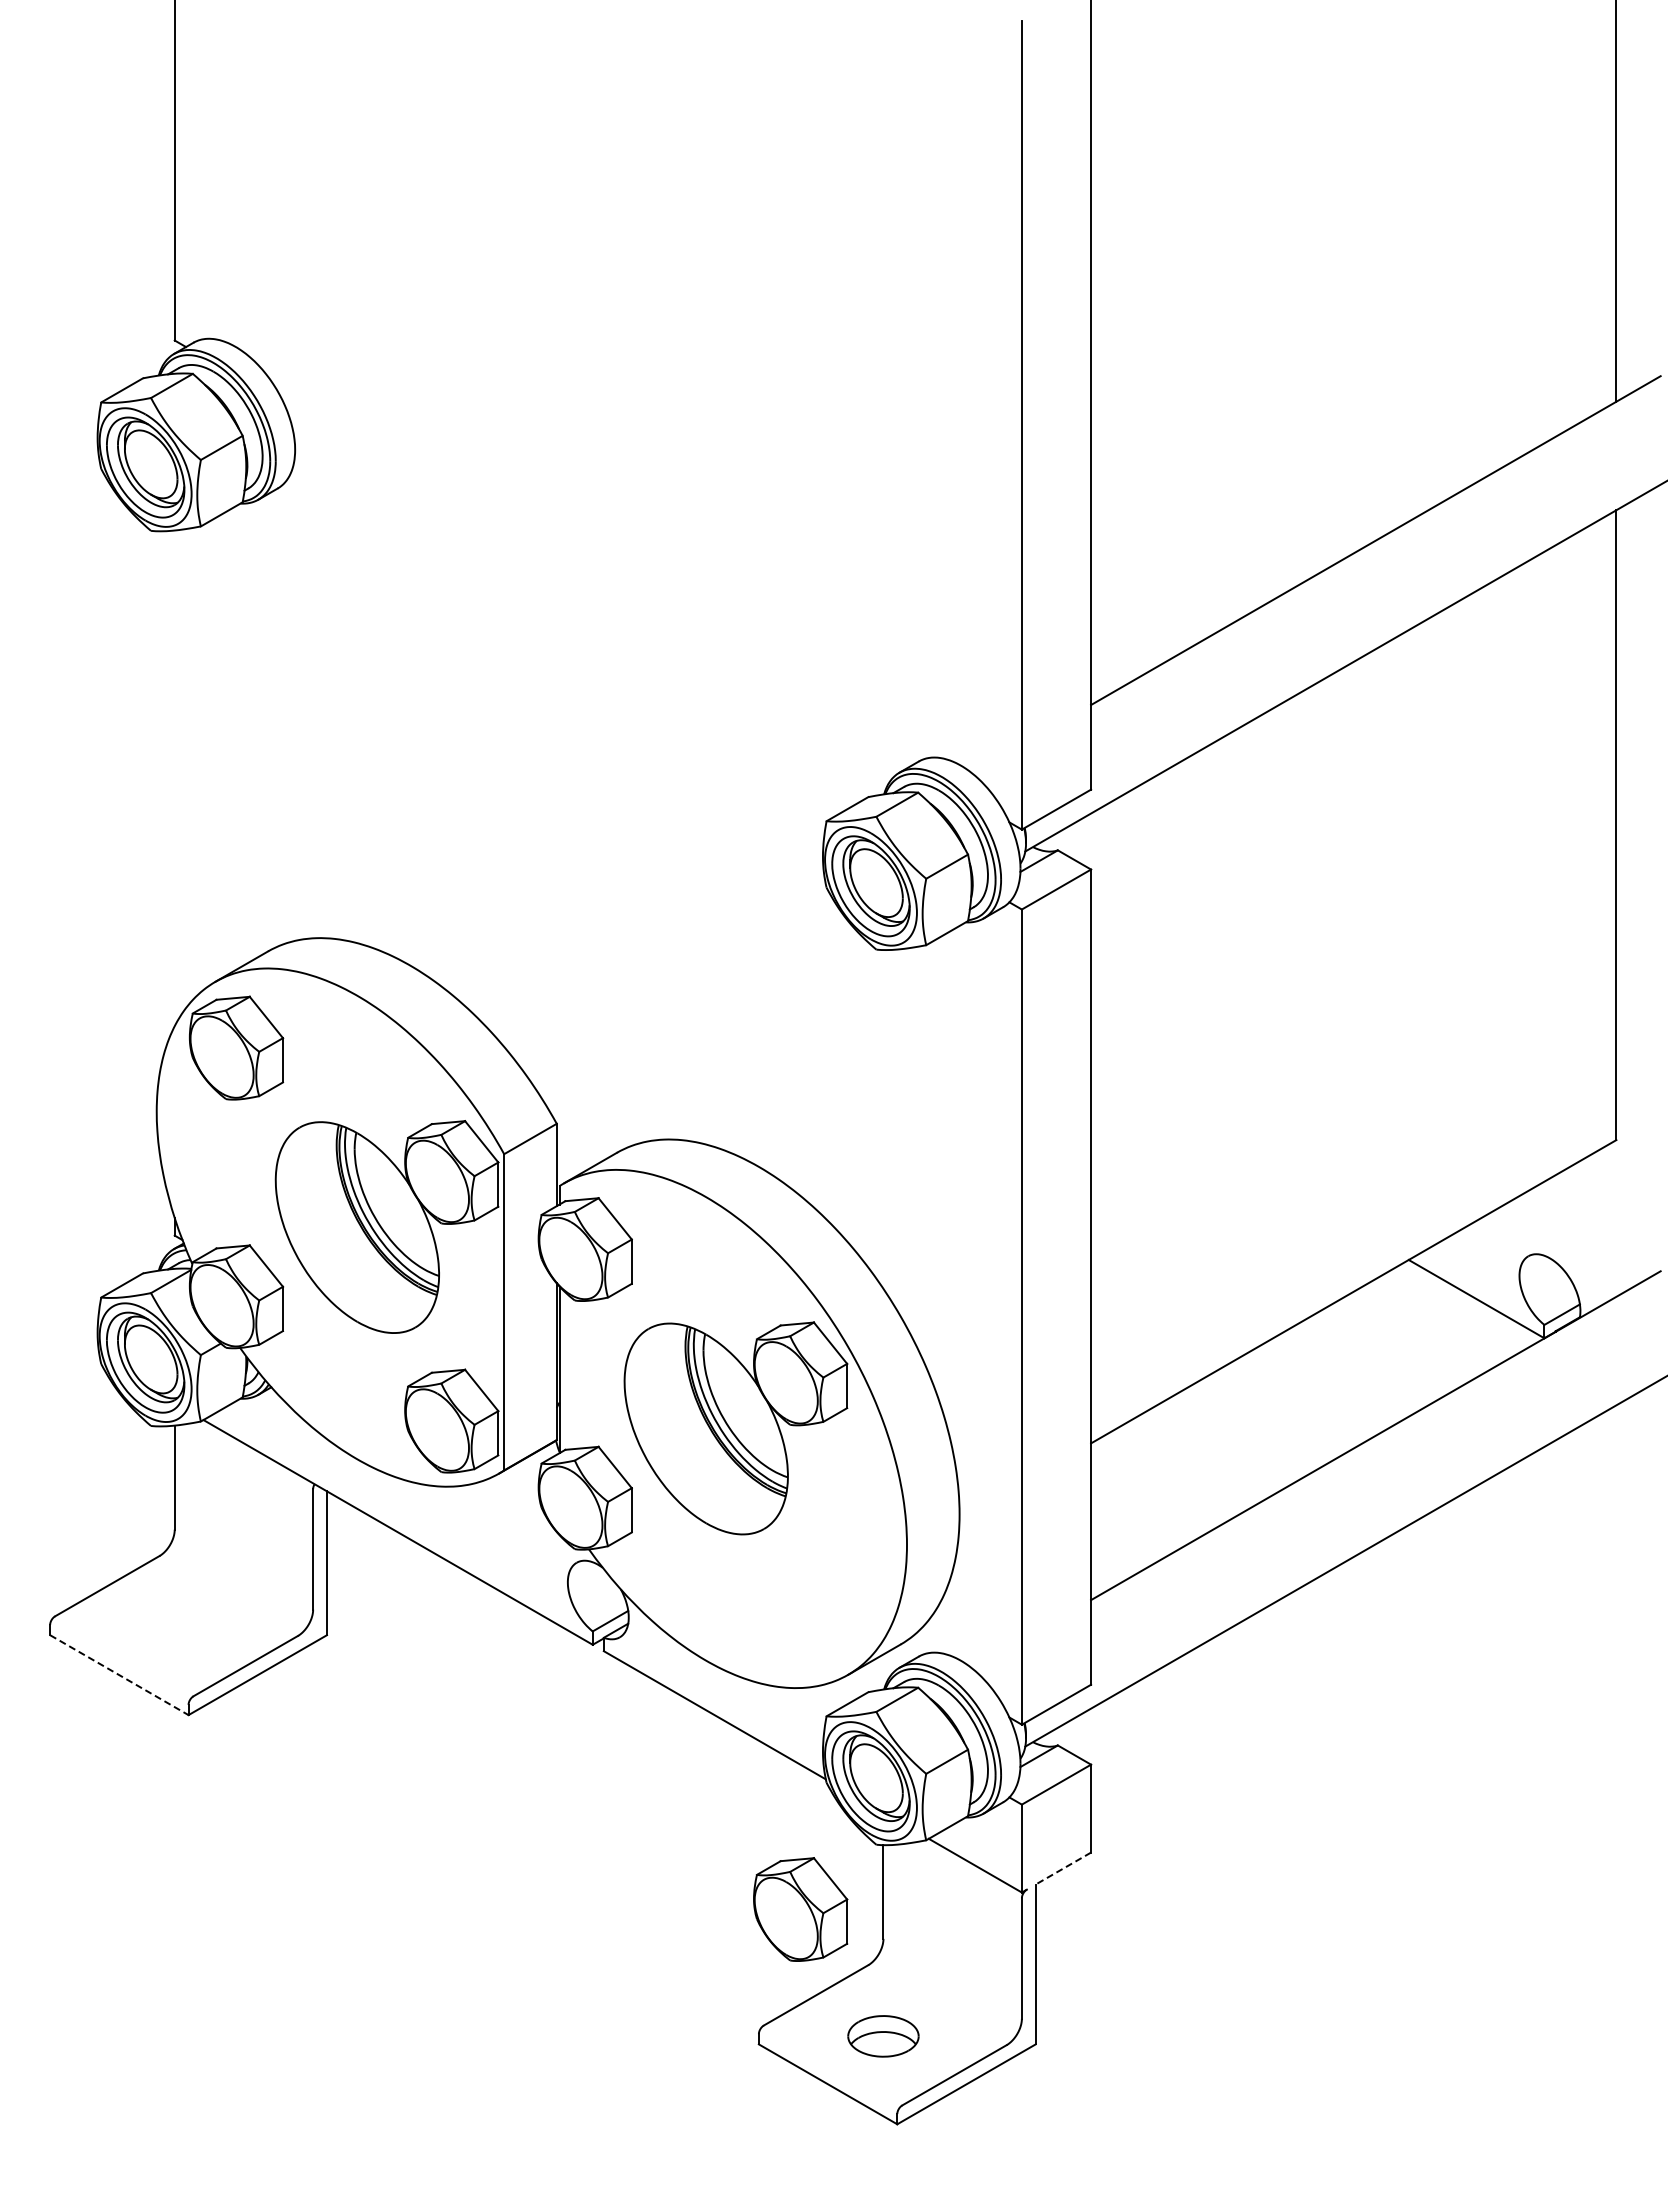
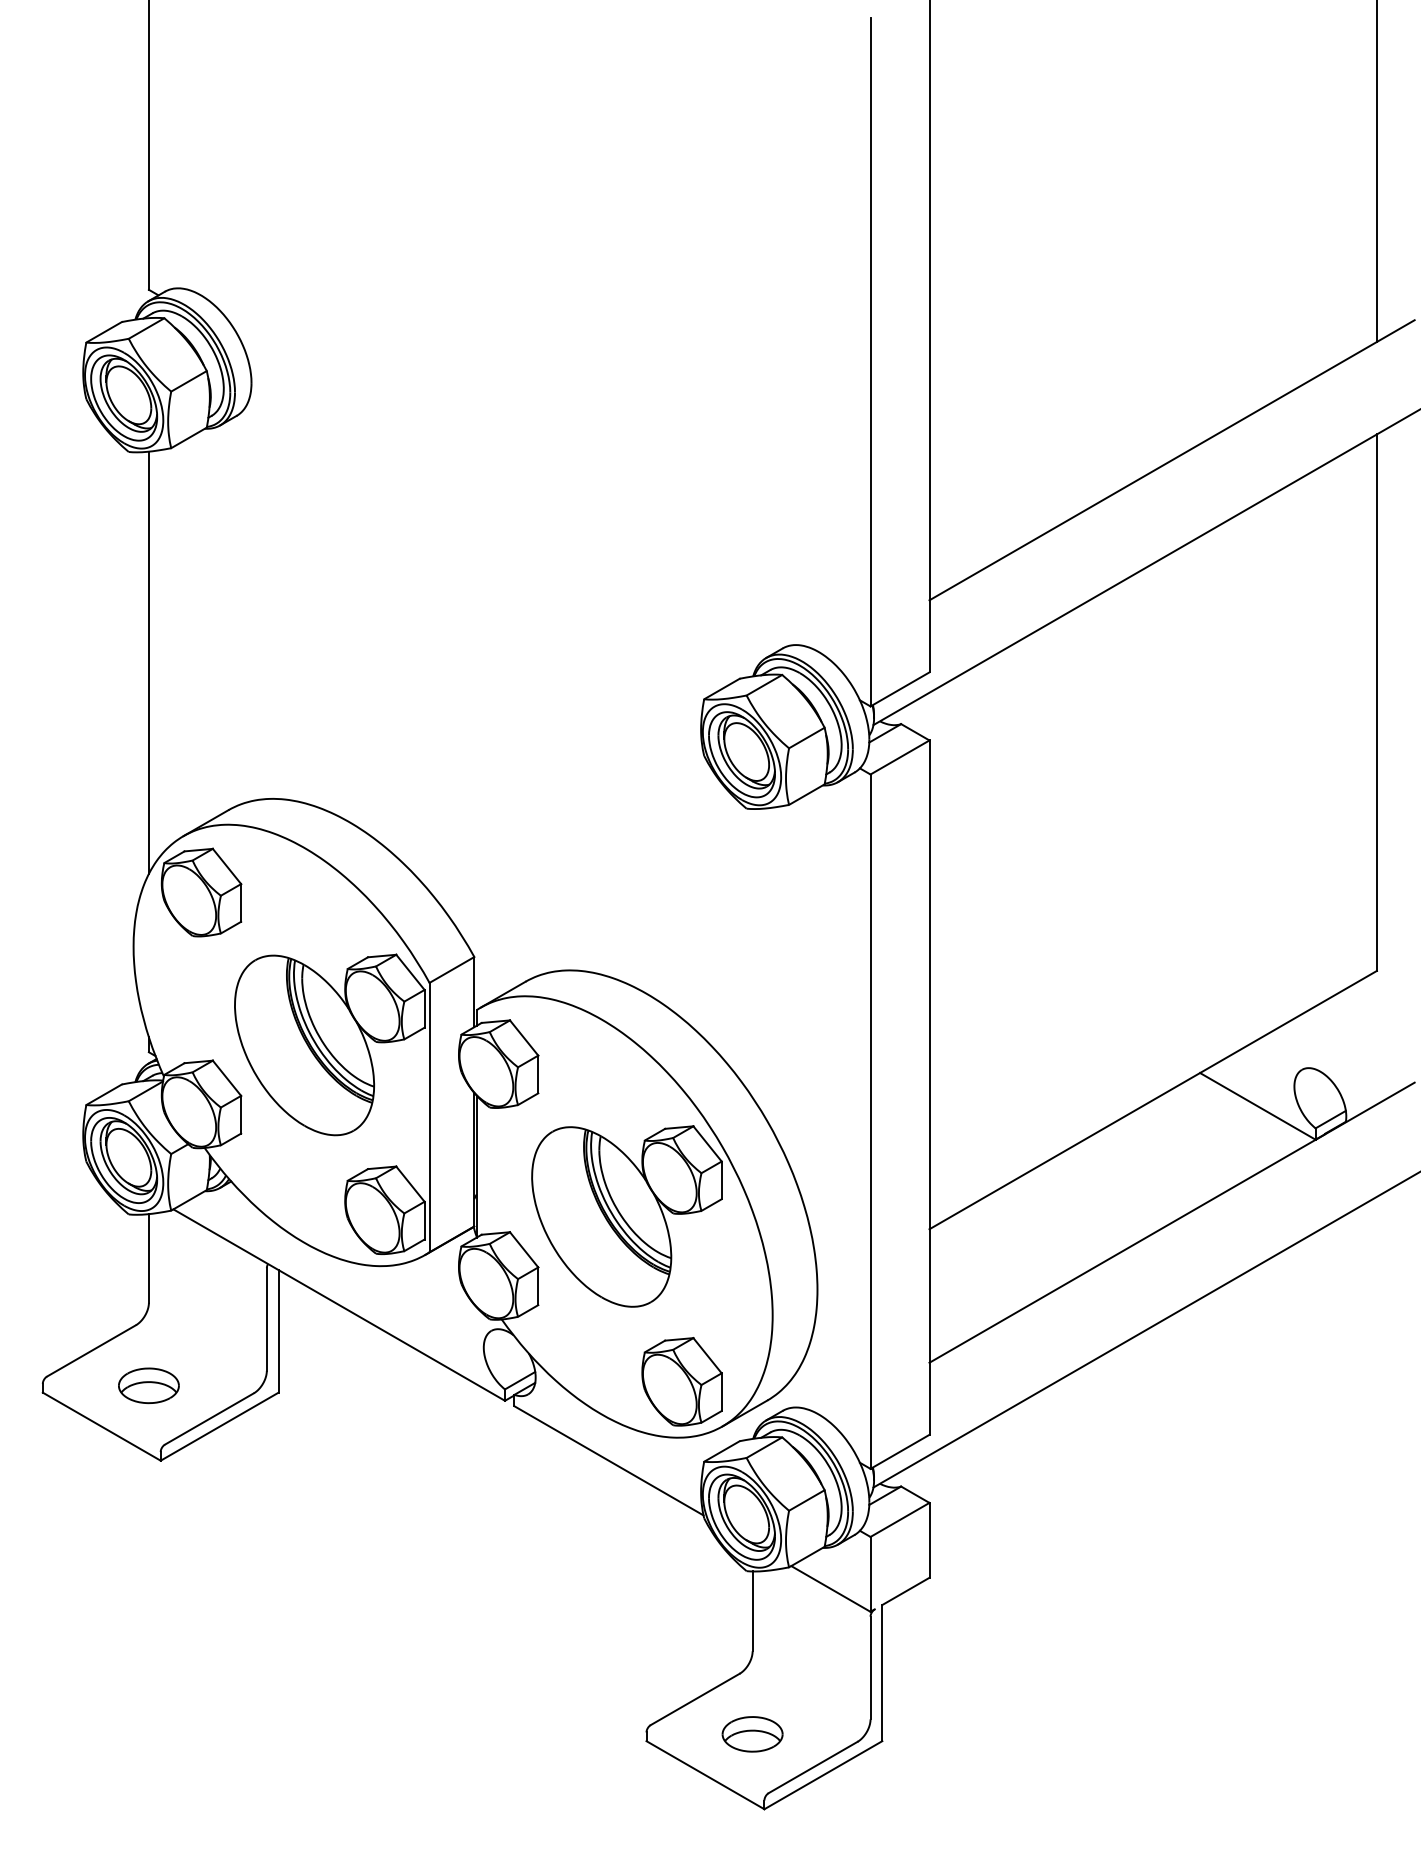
line: (174, 778) -> (148, 662), added
part: (174, 1627) -> (148, 1386), added
line: (119, 1675) -> (101, 1426), dashed -> solid
line: (1063, 1868) -> (905, 1591), dashed -> solid
part: (800, 1909) -> (681, 1381), moved

